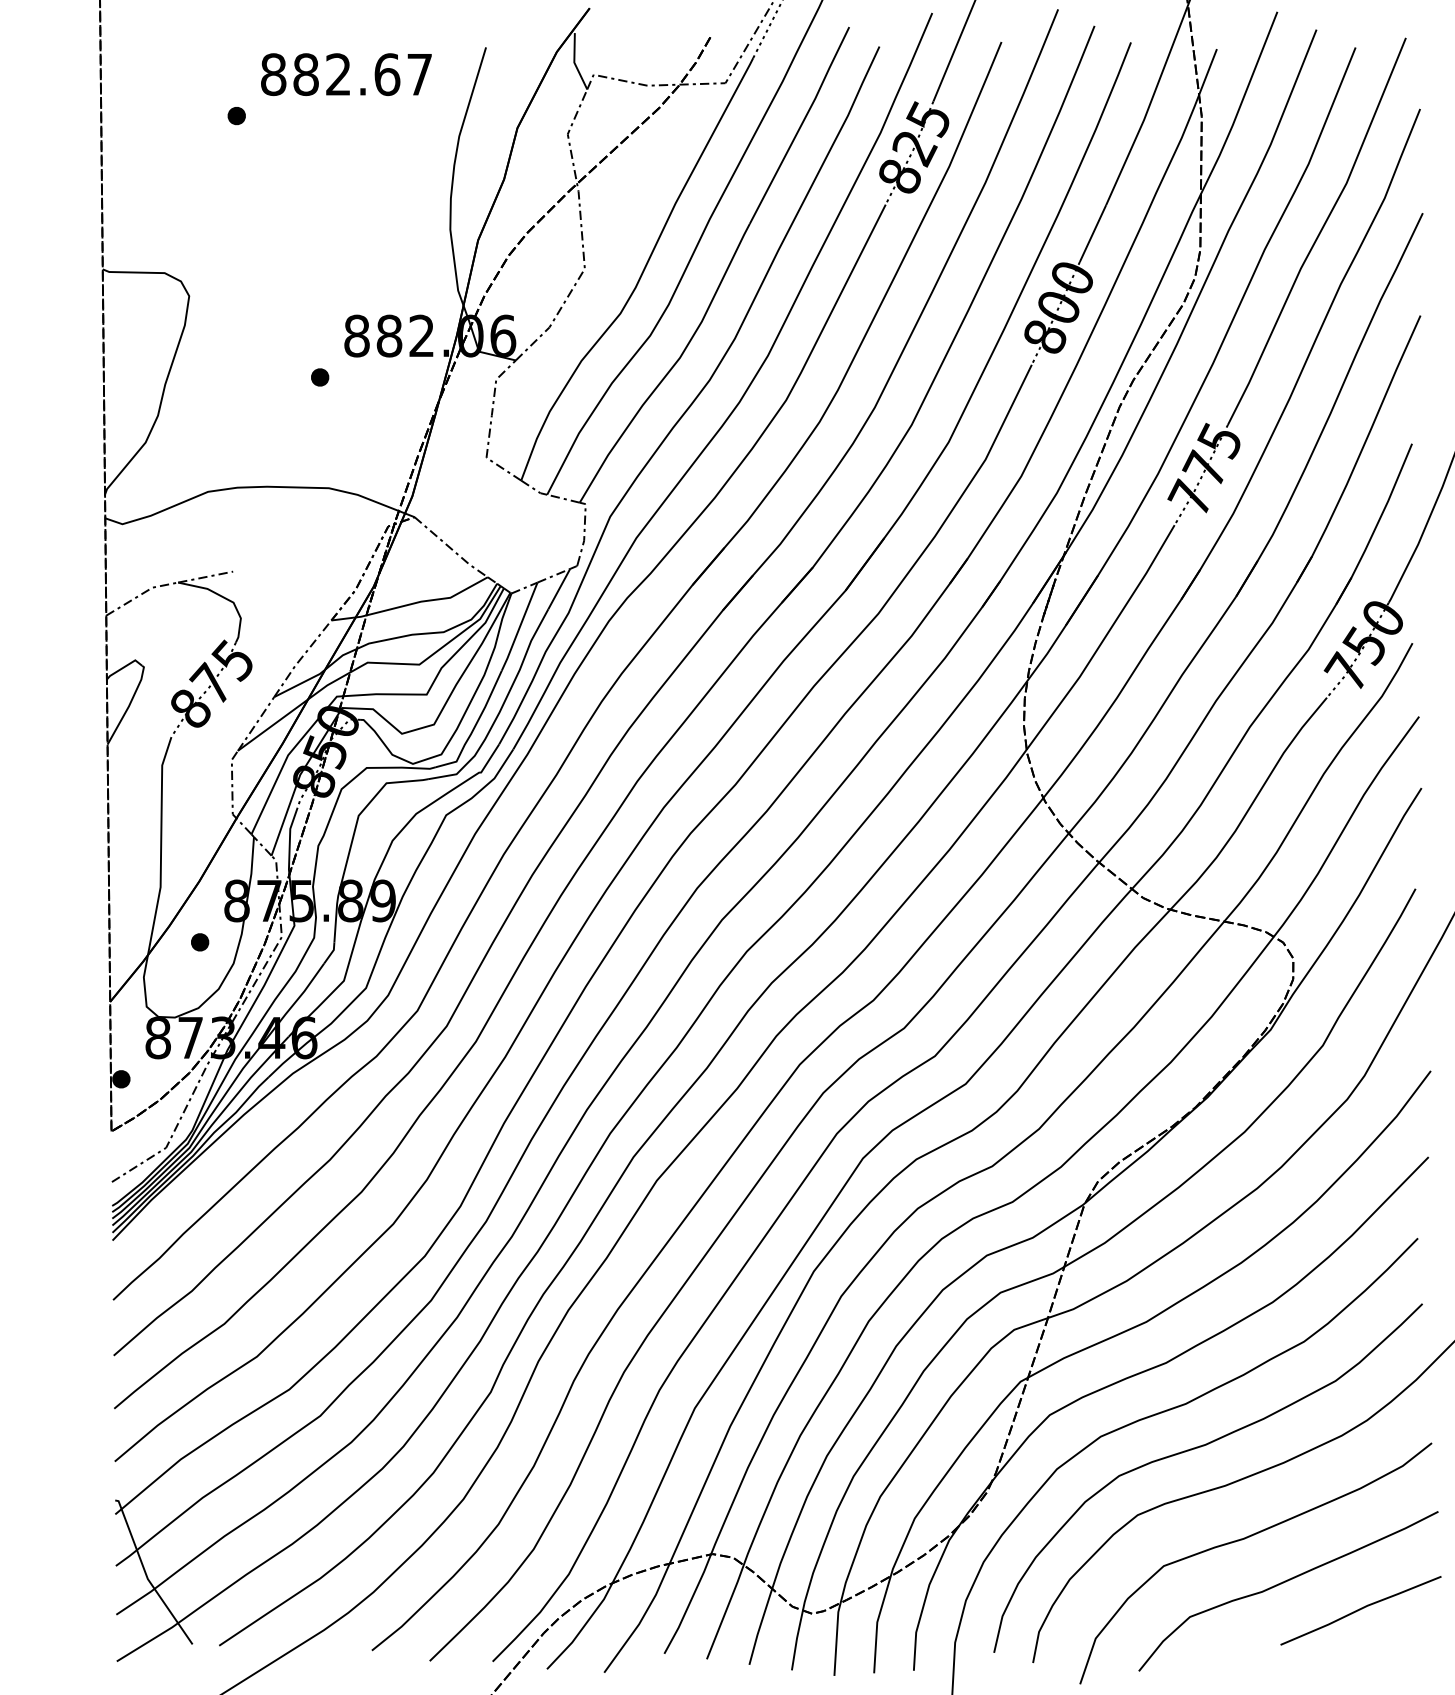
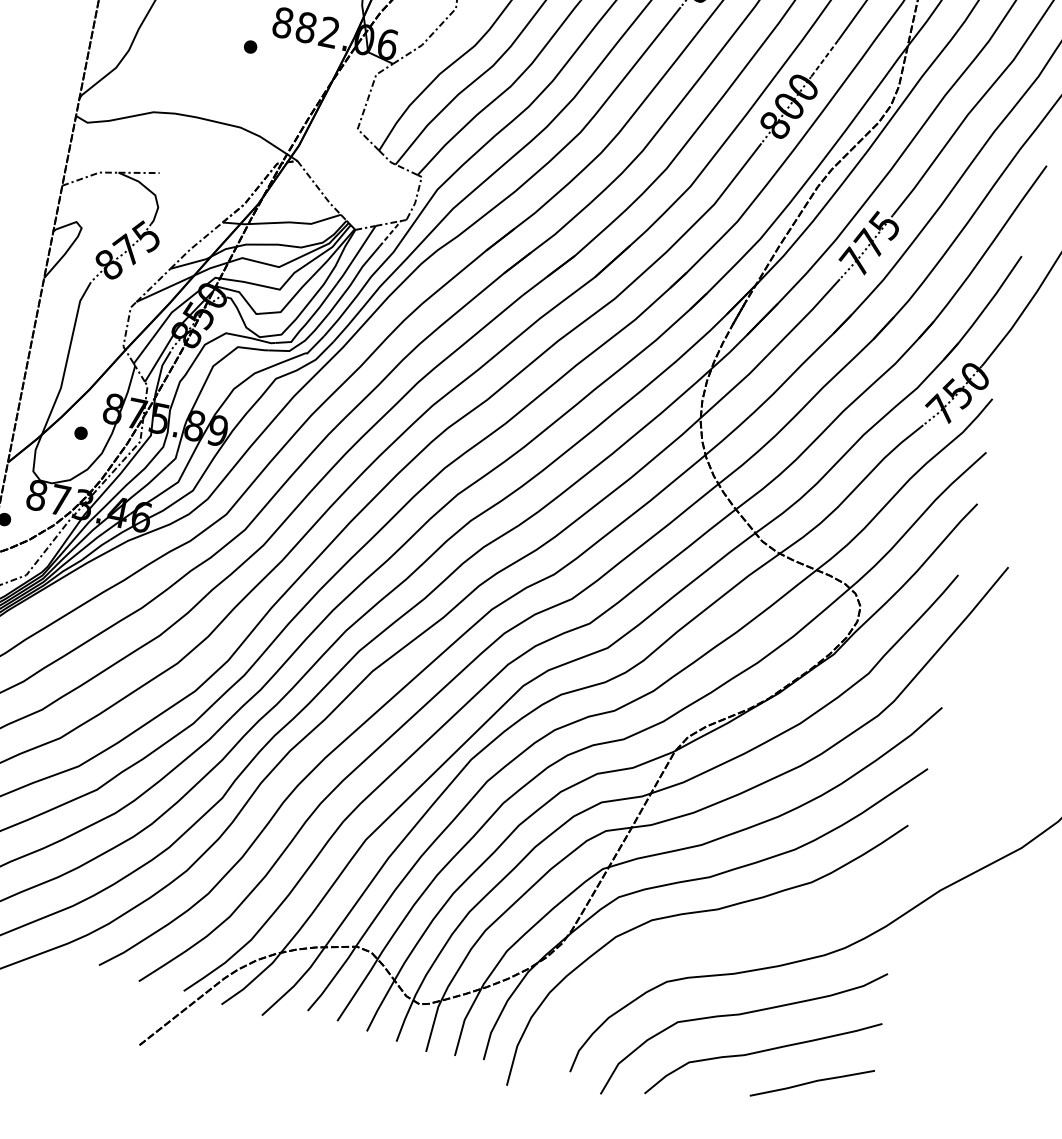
line: (1092, 234) -> (824, 59), solid -> dashed
line: (559, 589) -> (390, 234), solid -> dashed
curve: (1198, 1448) -> (720, 943), removed

